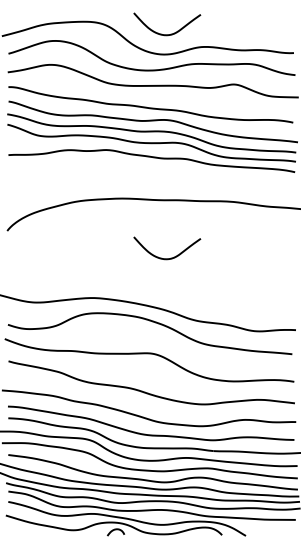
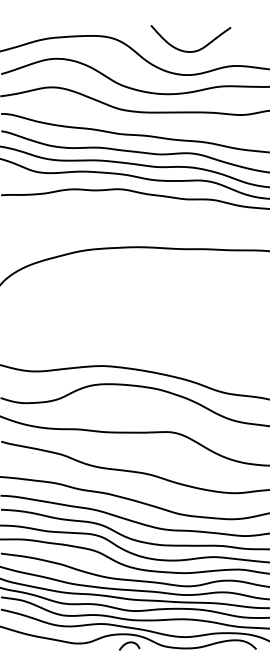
curve: (170, 257) -> (194, 317), removed

